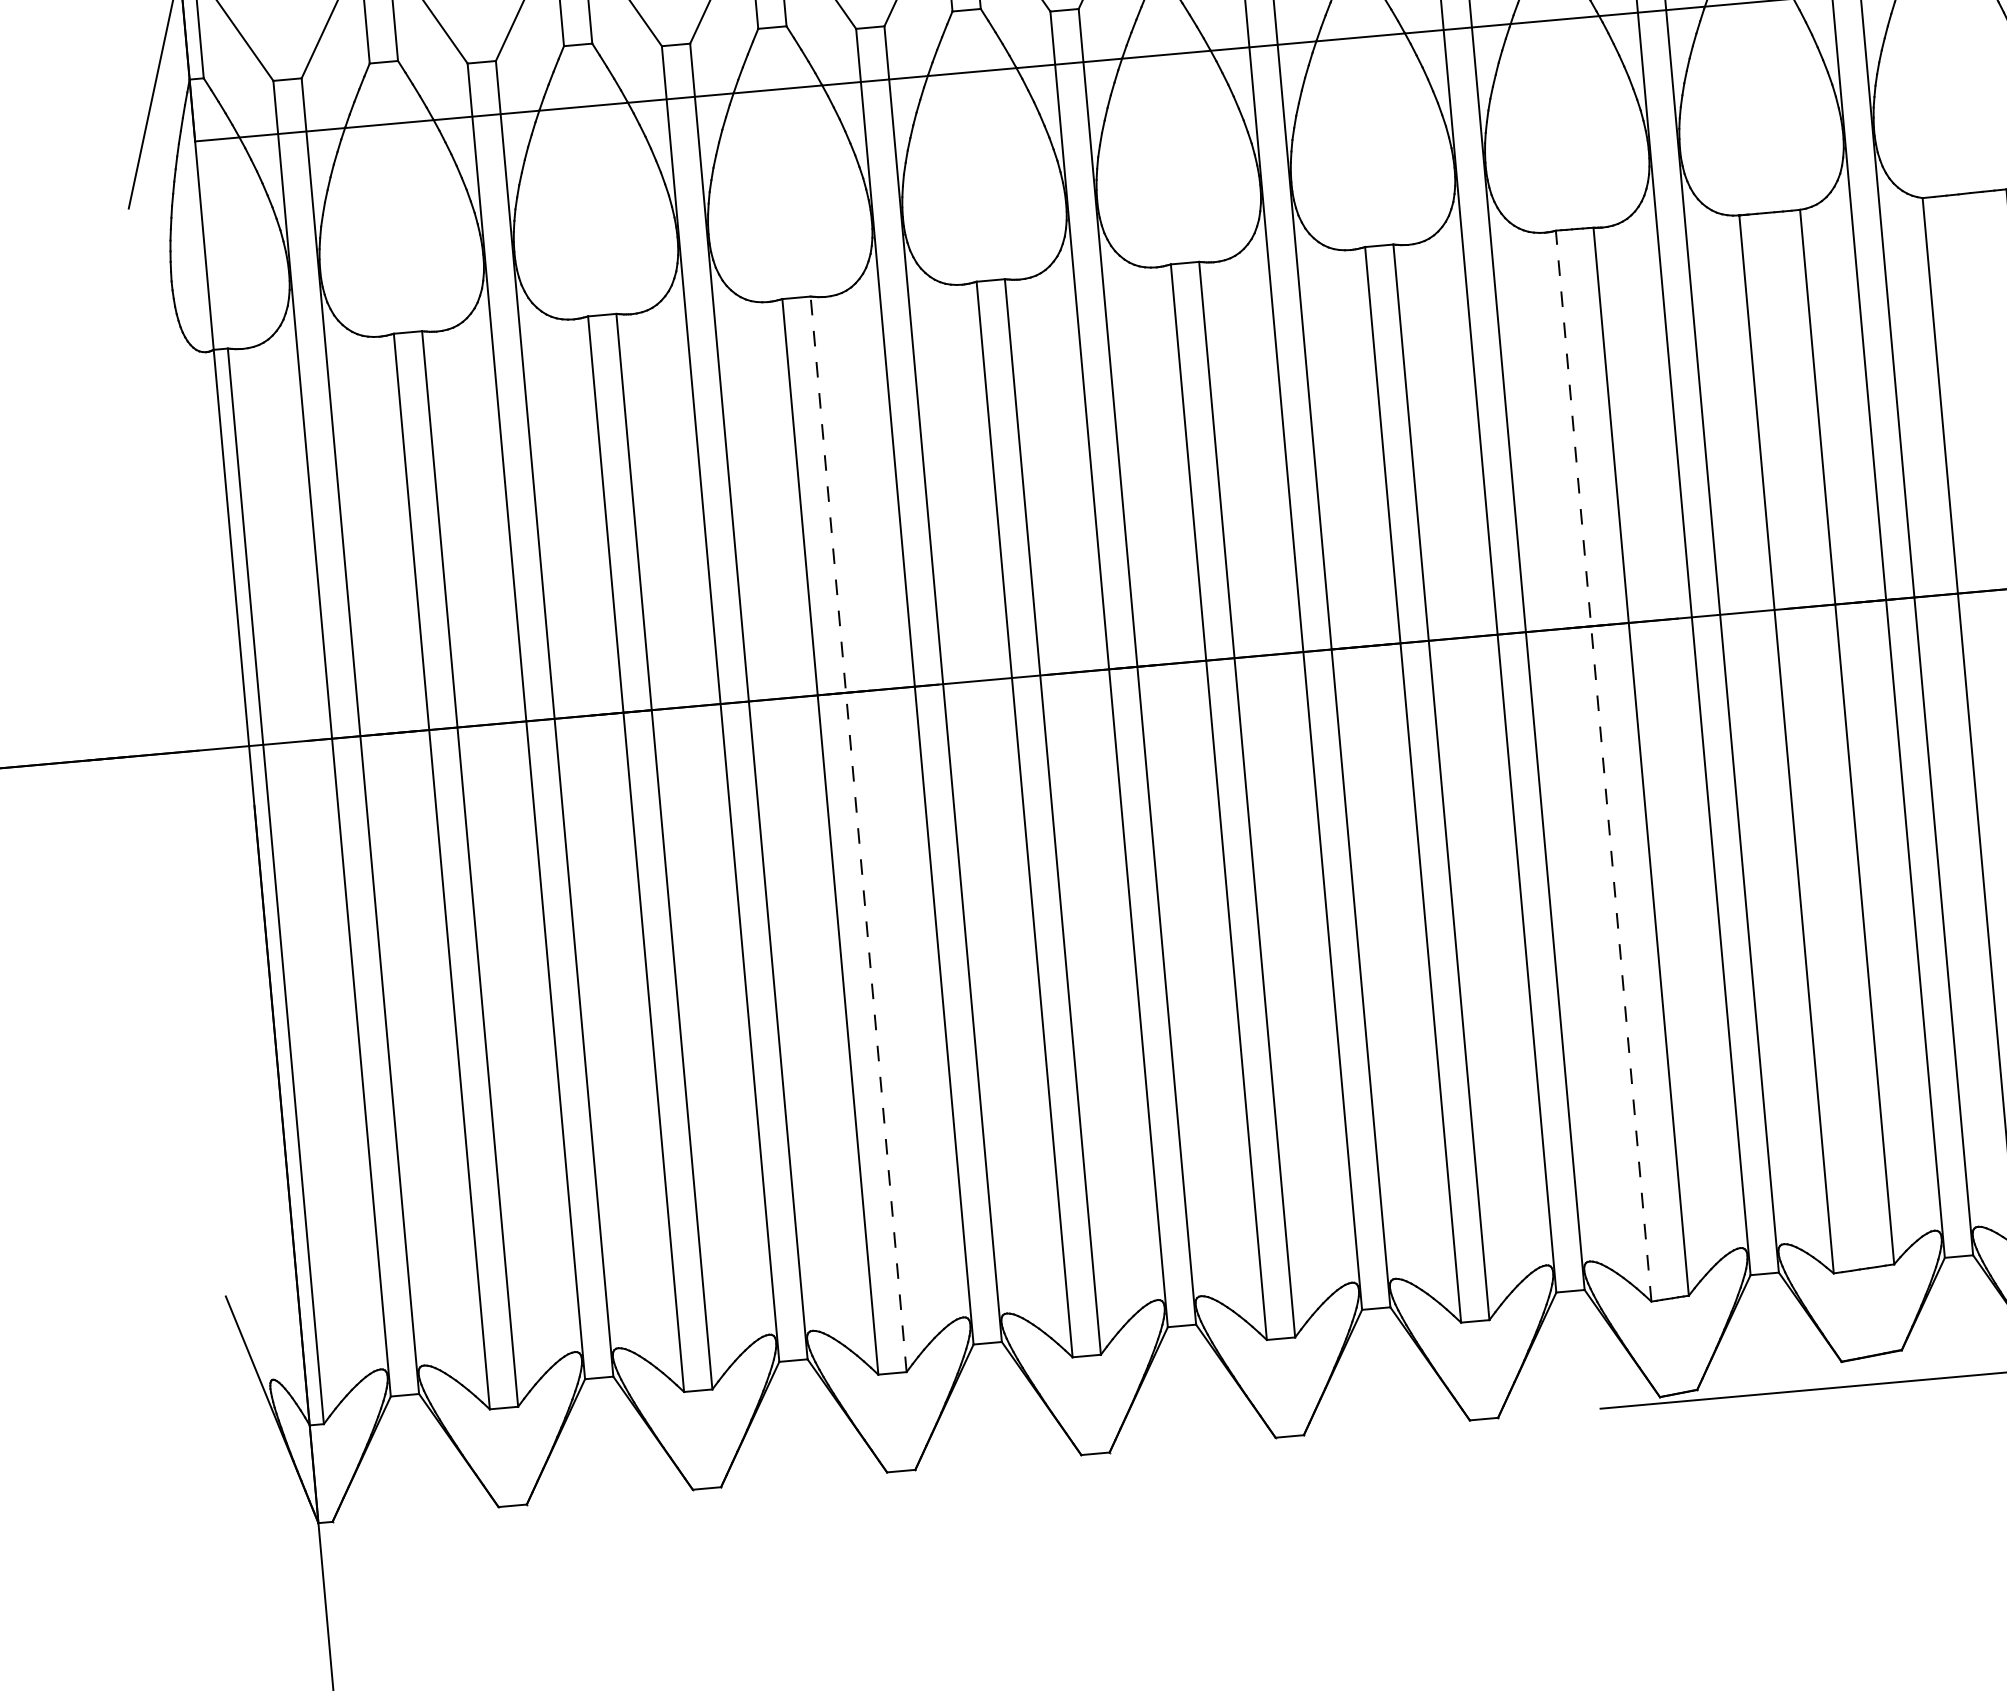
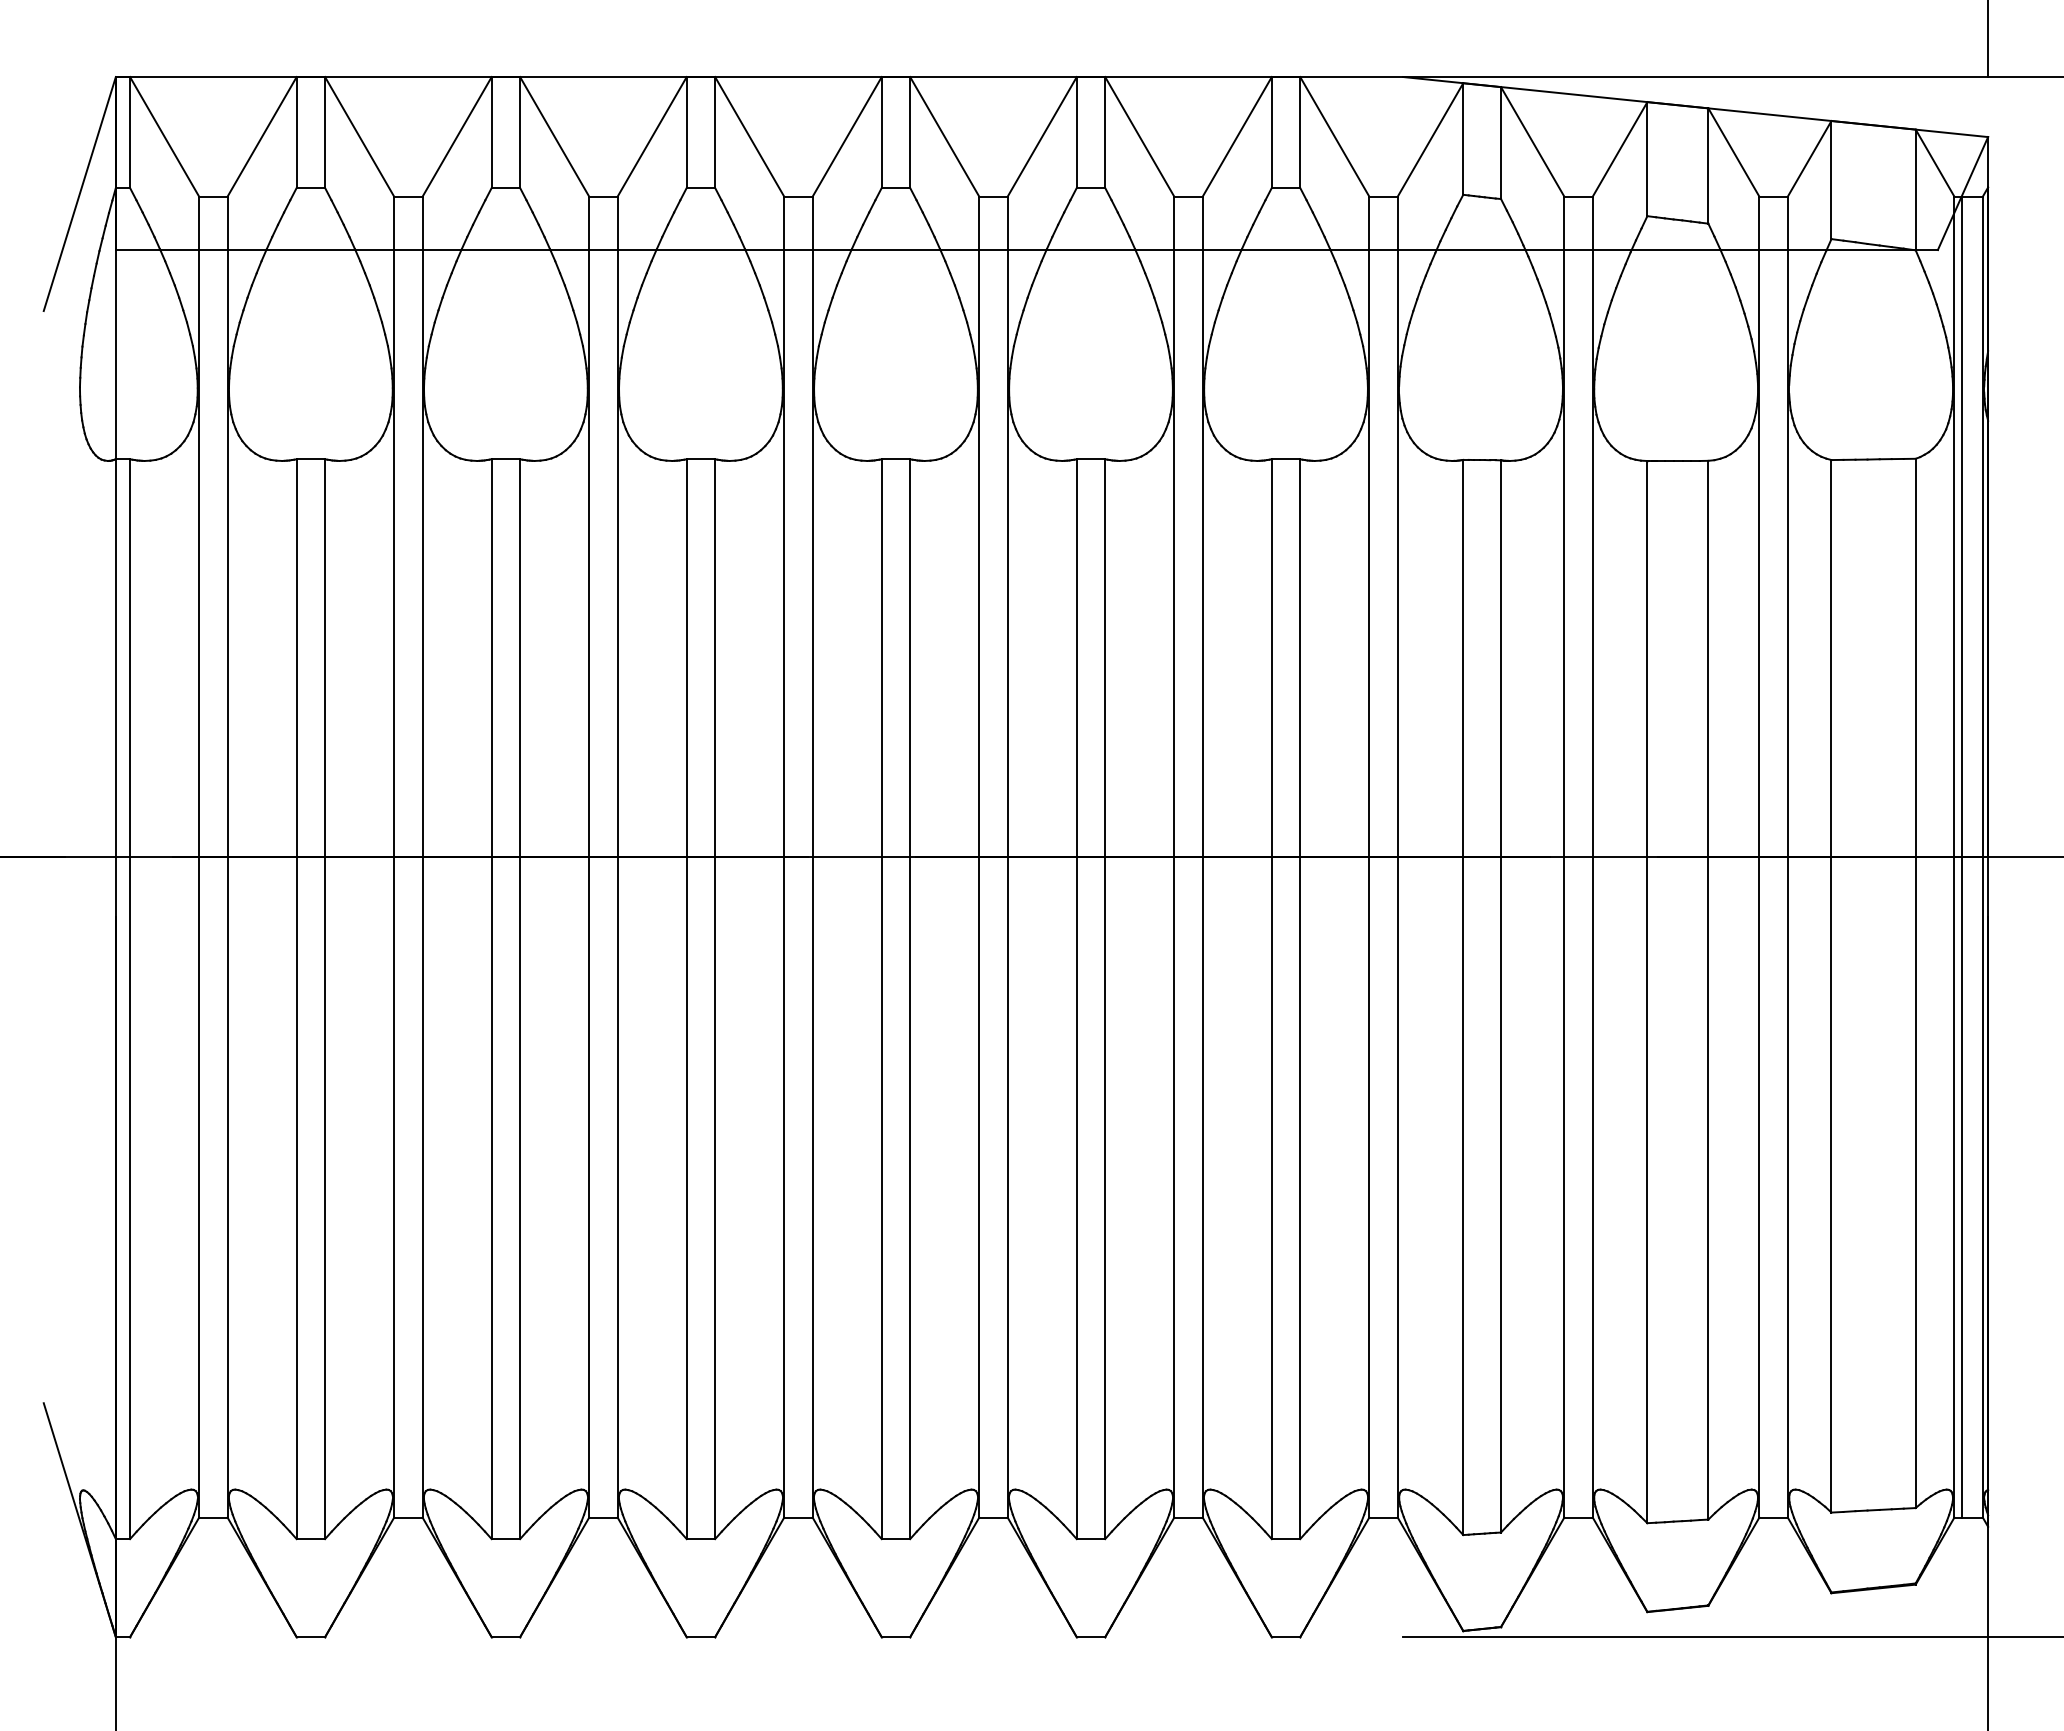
line: (1603, 766) -> (1463, 997), dashed -> solid
line: (859, 834) -> (715, 999), dashed -> solid

